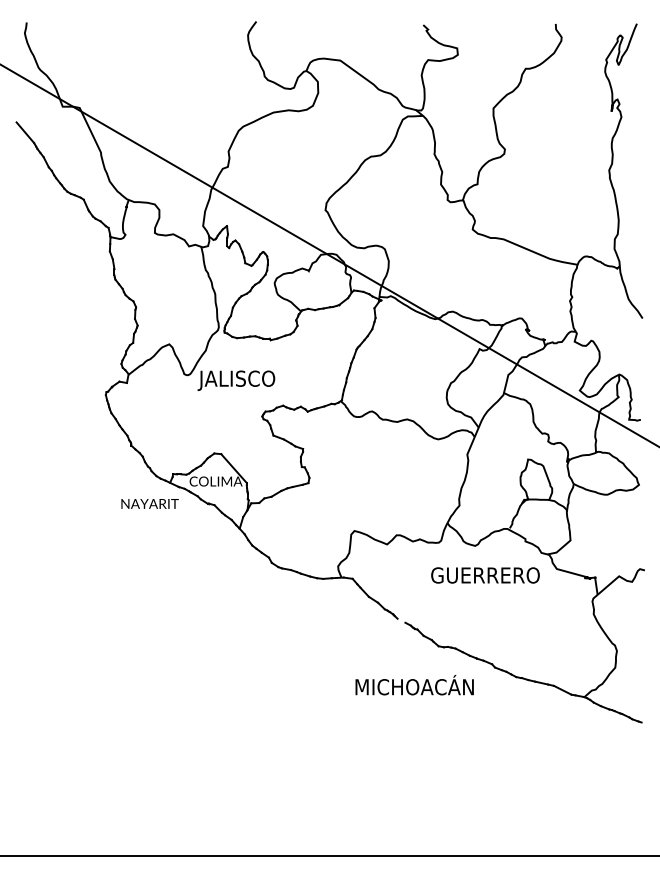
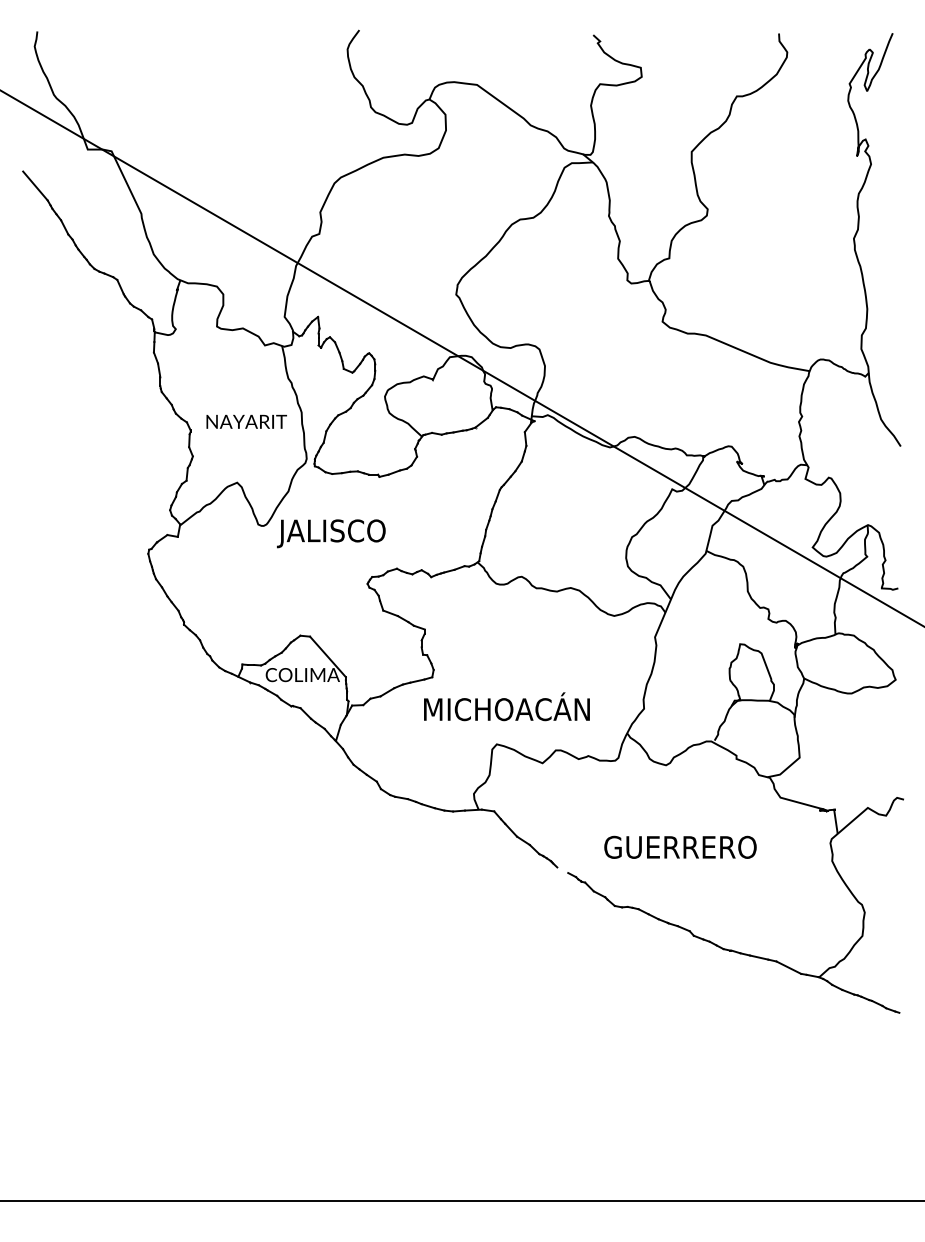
text: (149, 503) -> (245, 421), moved
text: (485, 575) -> (680, 847), moved
text: (414, 685) -> (506, 707), moved

